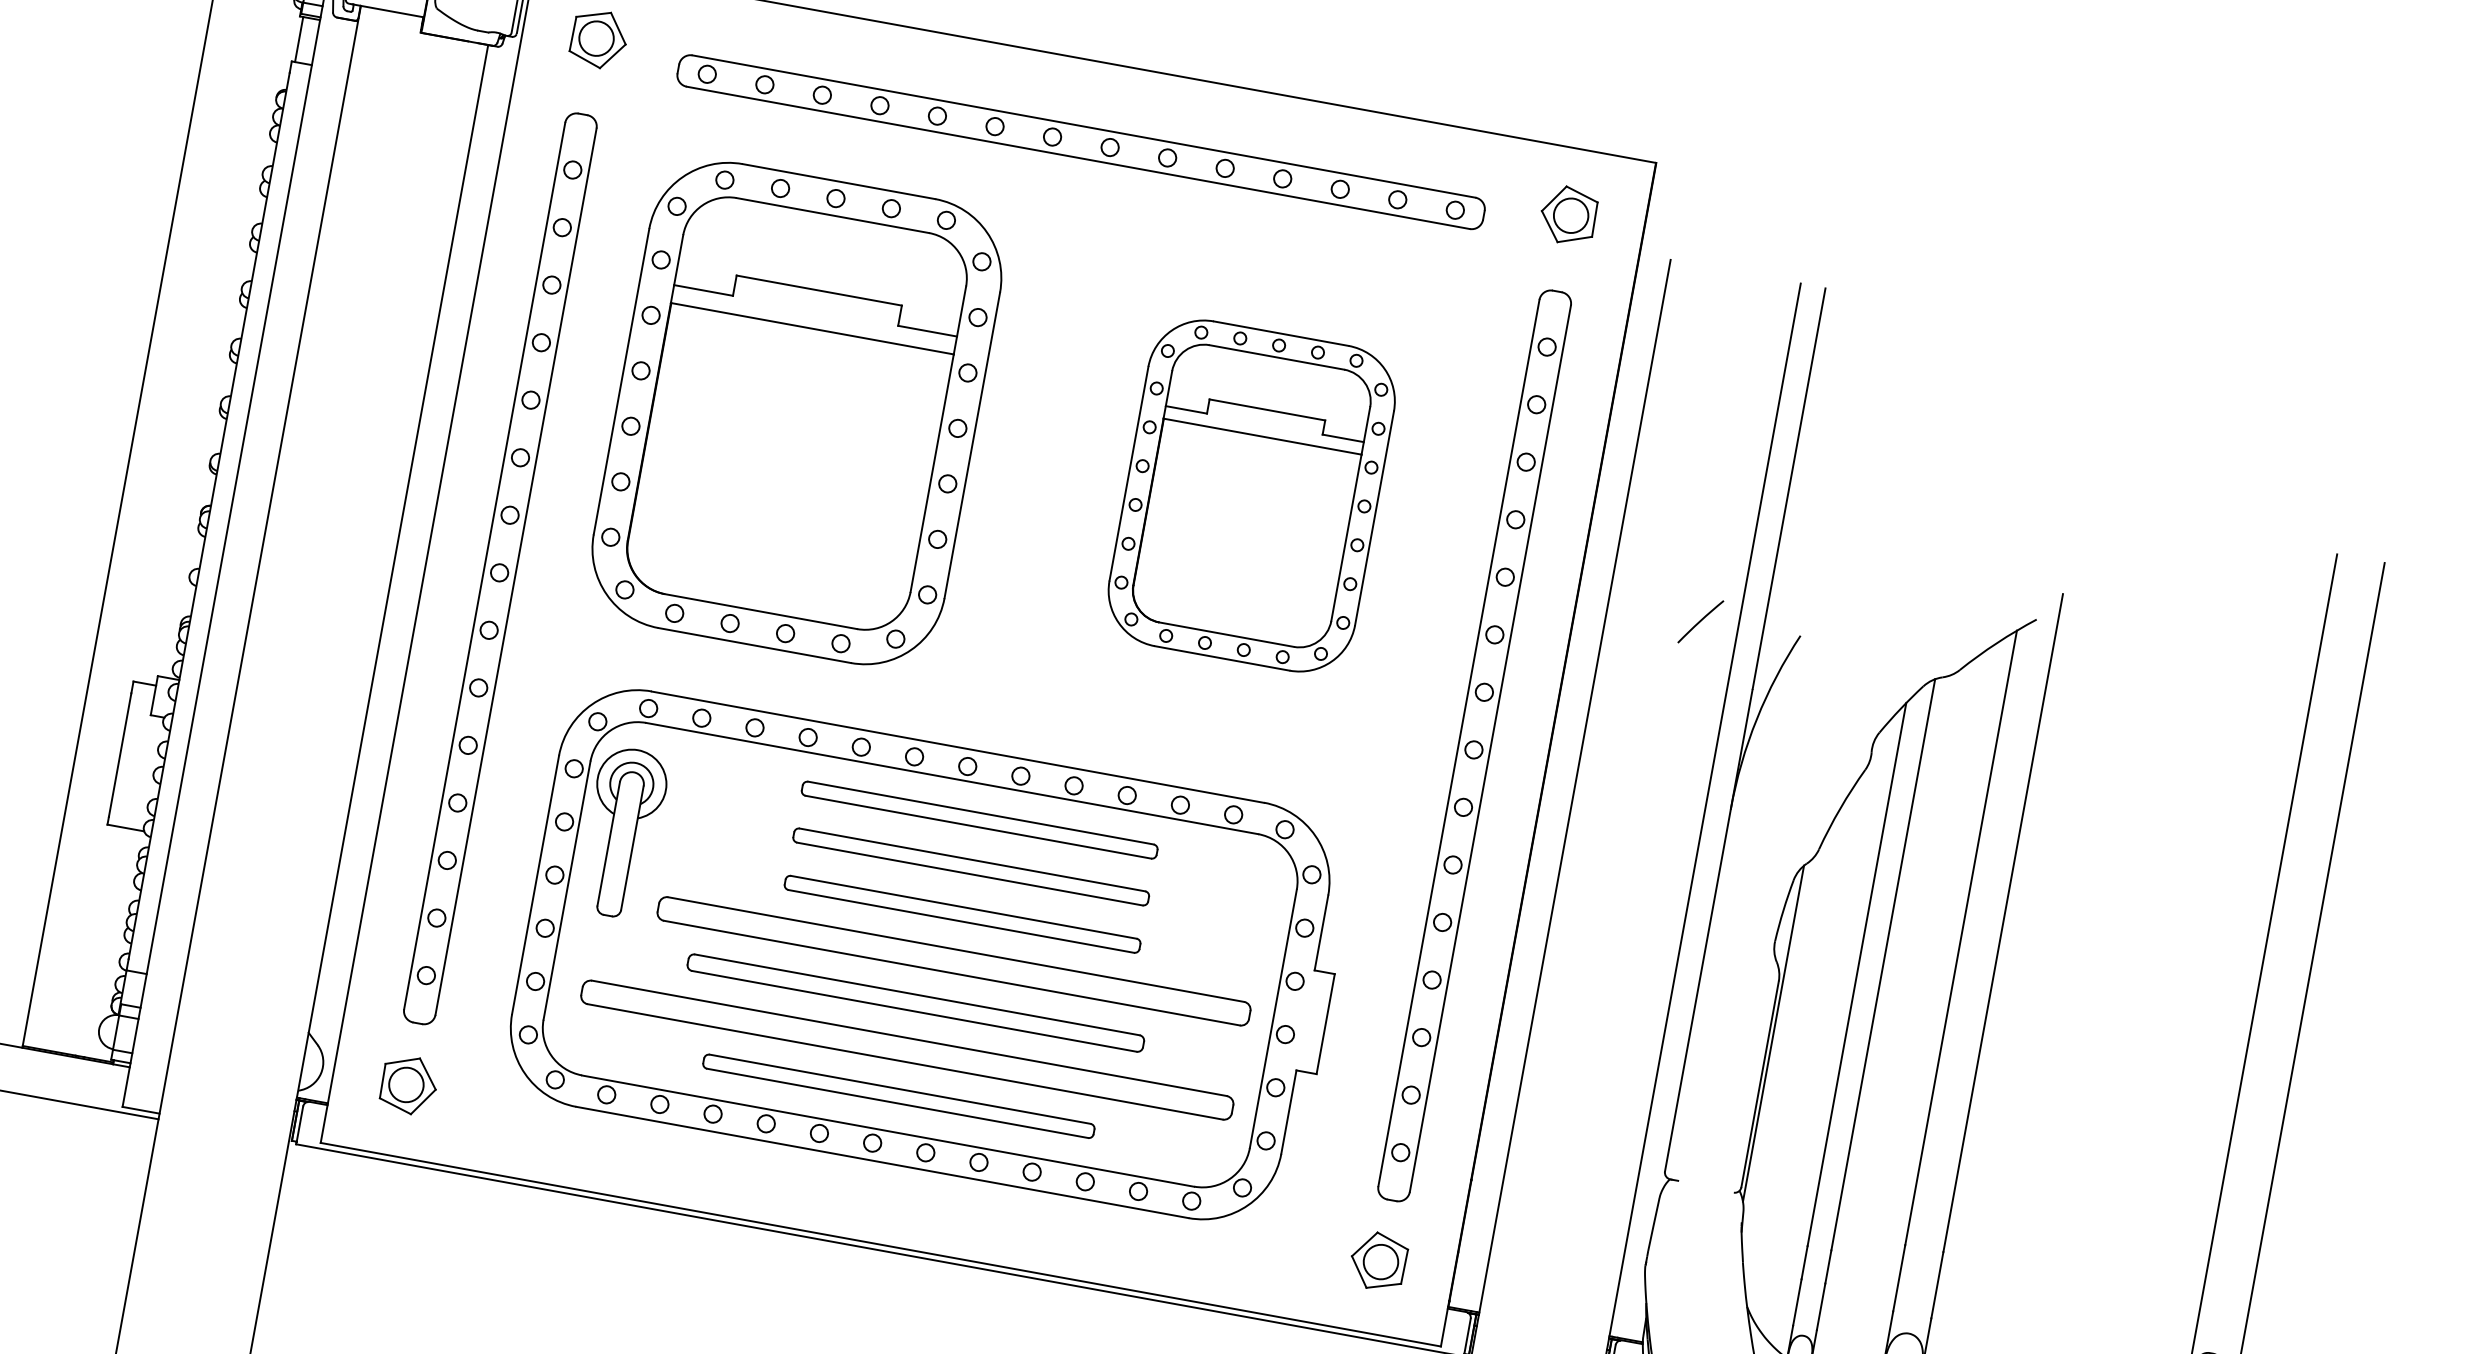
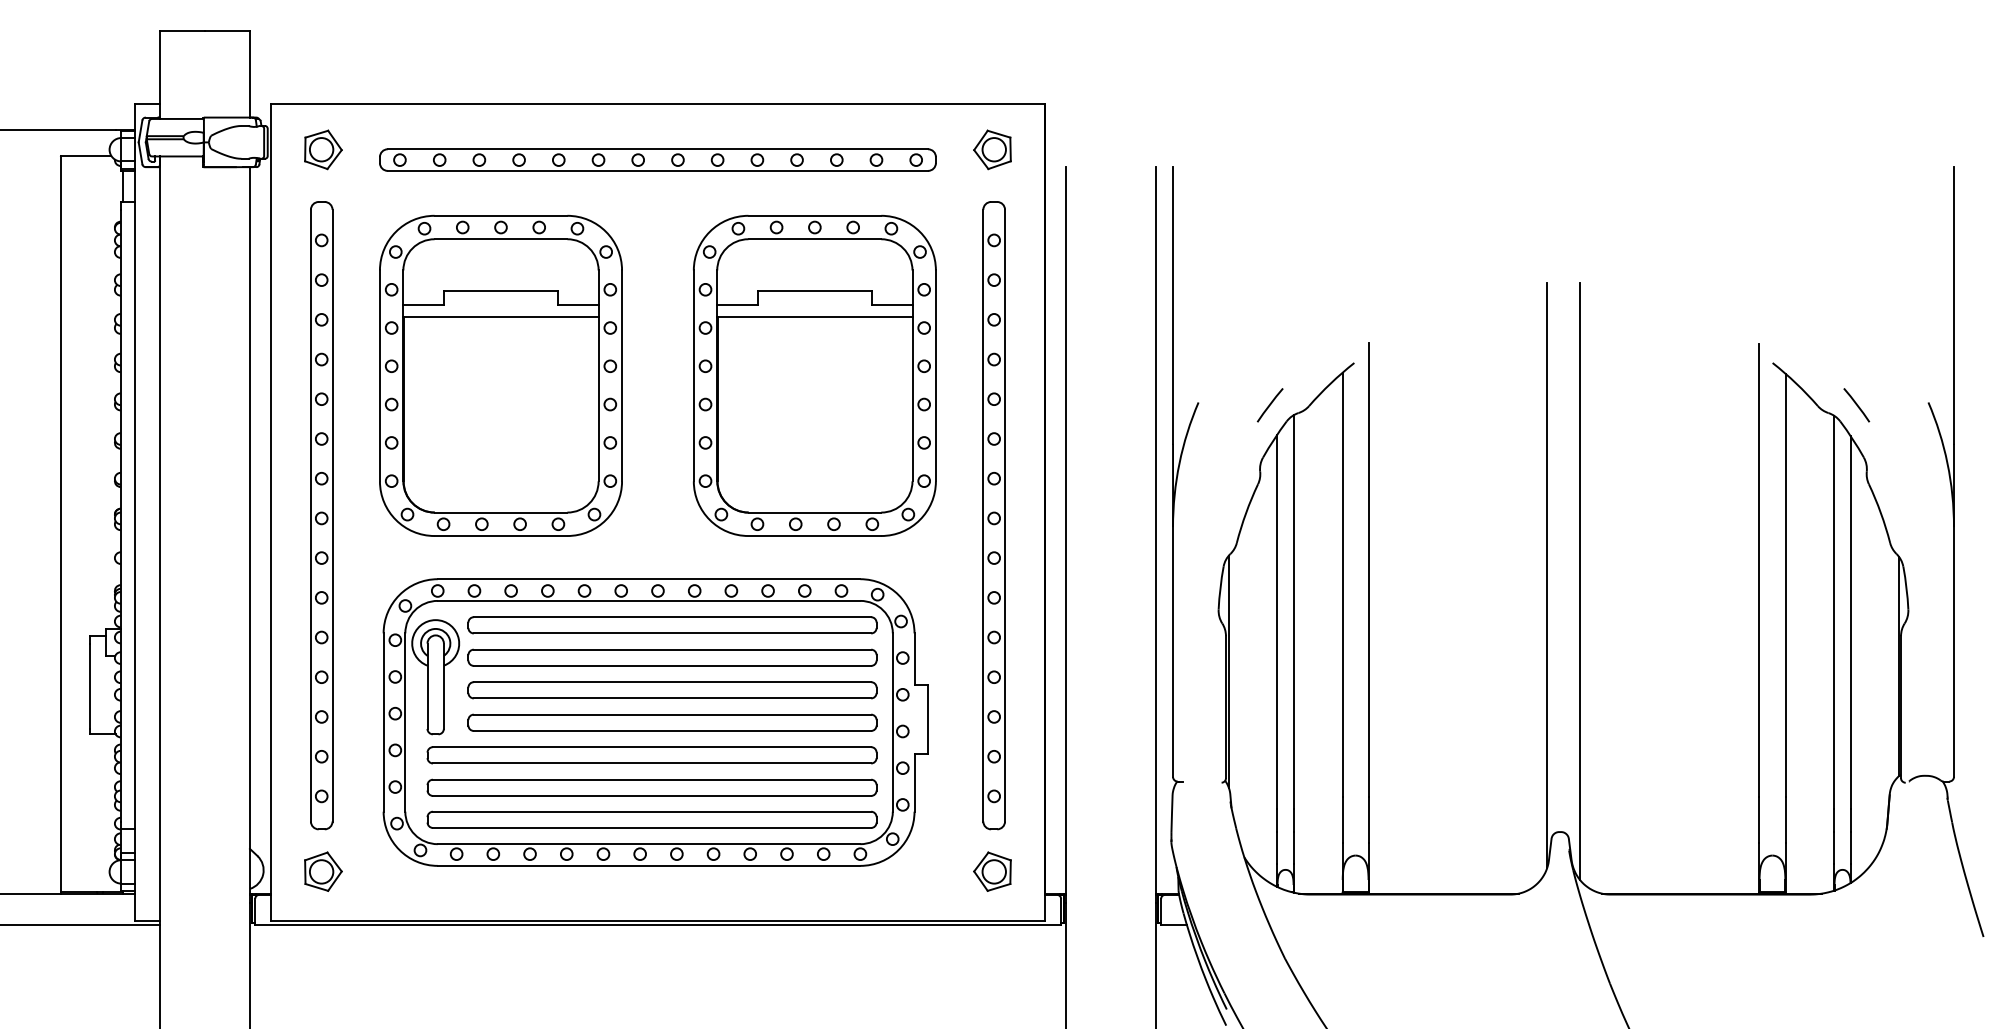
part: (1251, 495) -> (814, 375), size x1.43
line: (1699, 621) -> (1269, 405), moved
part: (979, 820) -> (672, 625), size x1.67
part: (971, 866) -> (672, 657), size x1.67
part: (962, 914) -> (672, 690), size x1.67
part: (915, 1003) -> (651, 755), size x1.43
part: (898, 1095) -> (651, 819), size x1.67

